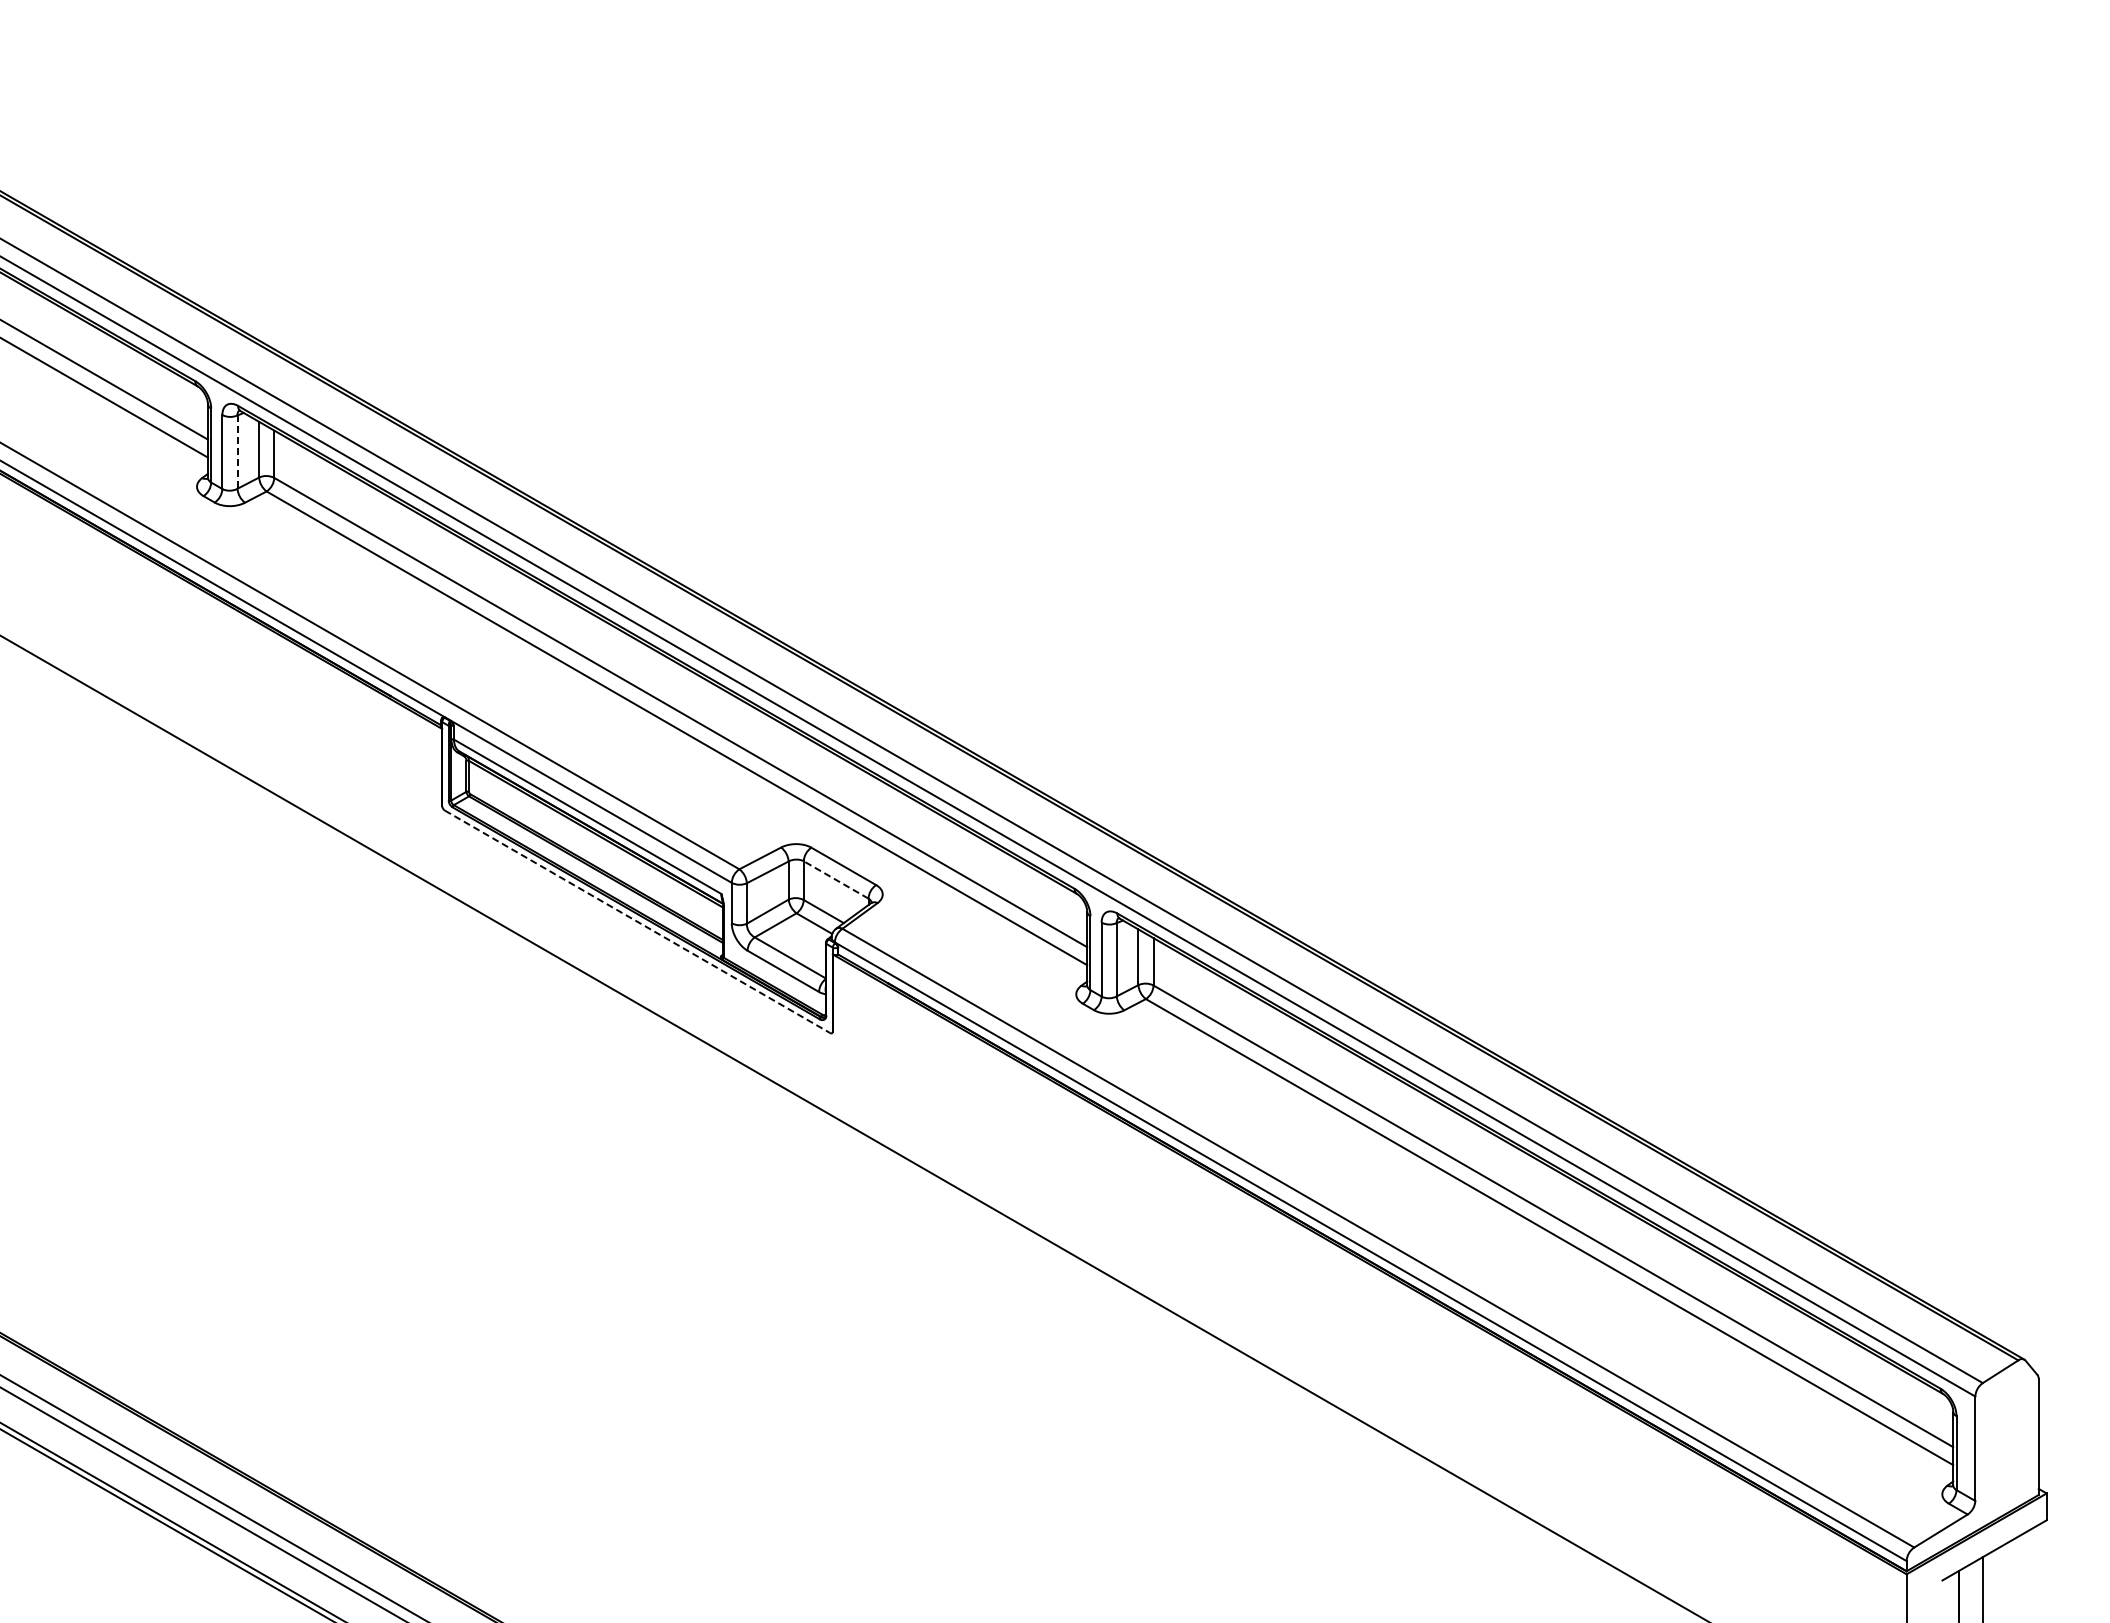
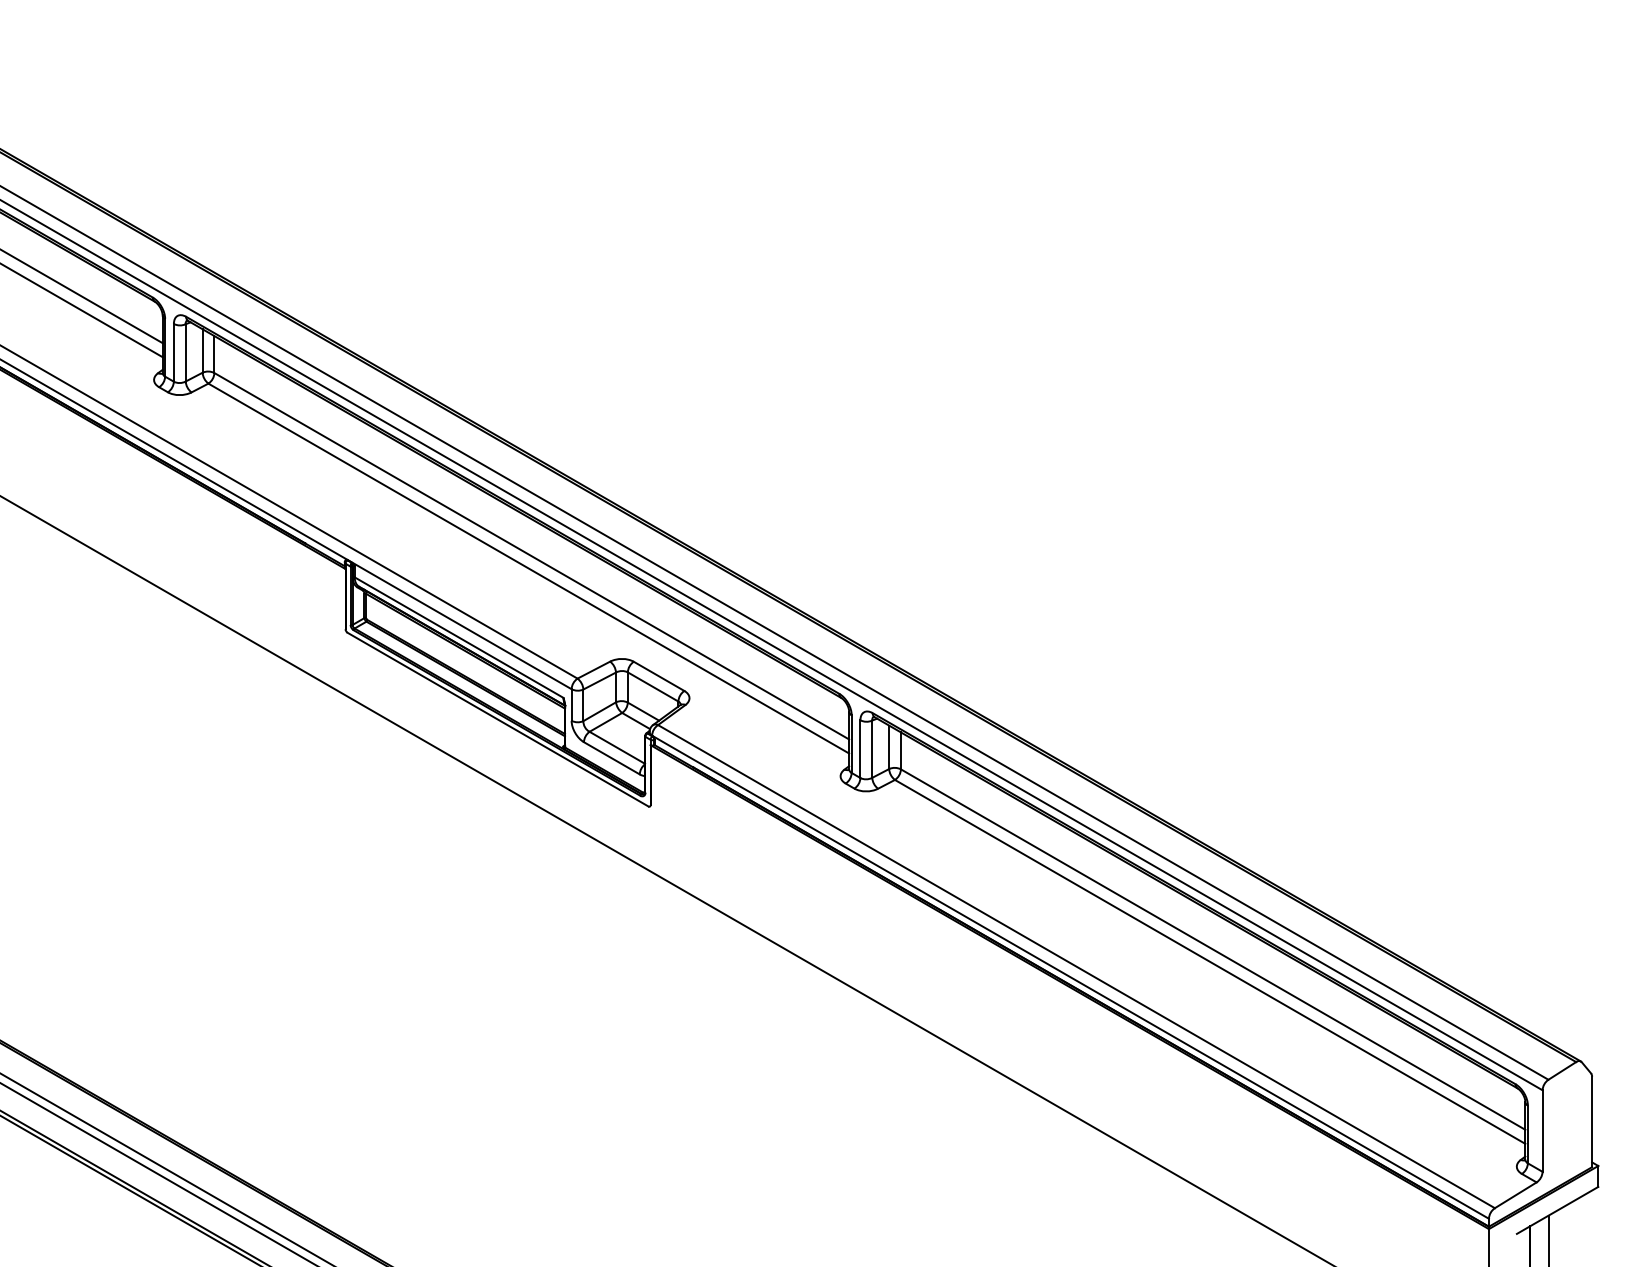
line: (237, 452) -> (185, 353), dashed -> solid
line: (835, 879) -> (652, 686), dashed -> solid
line: (637, 922) -> (498, 720), dashed -> solid

